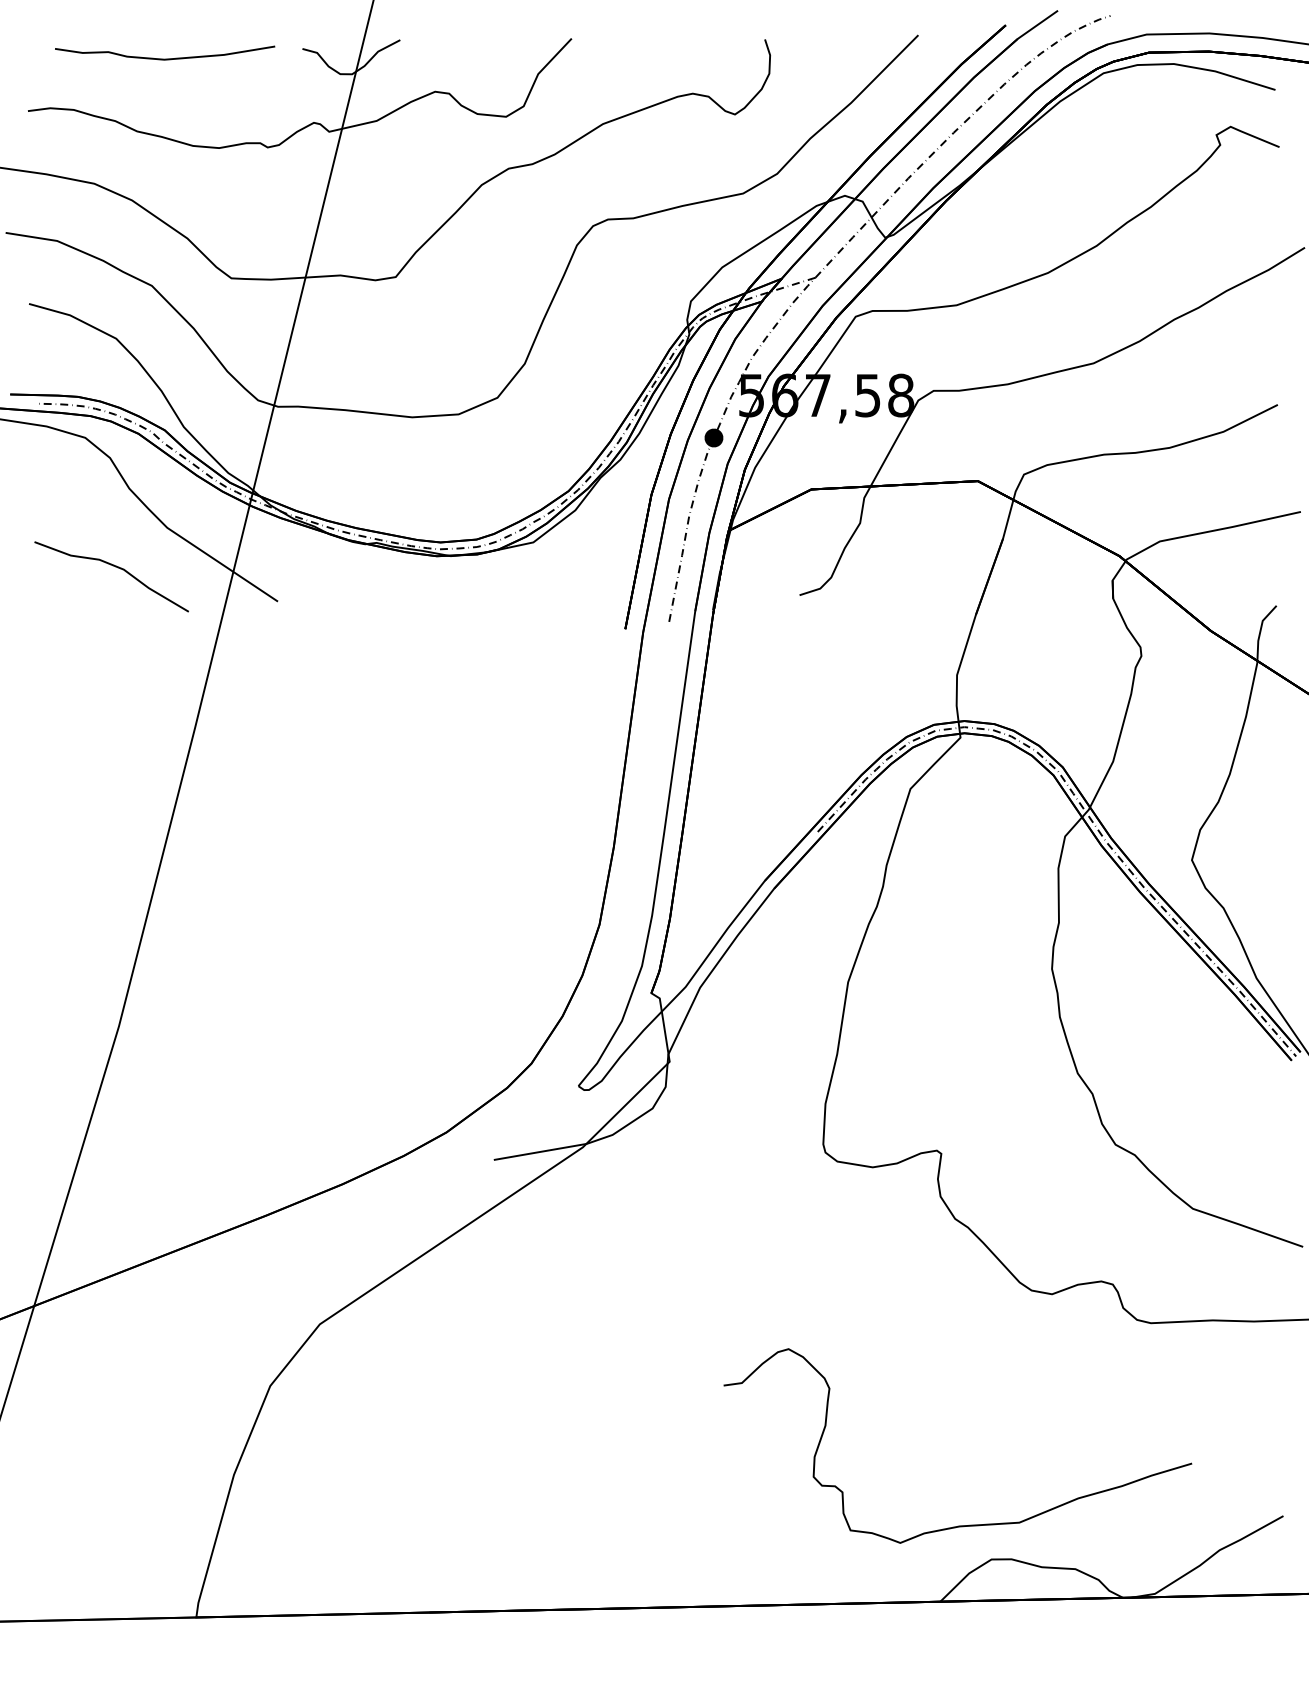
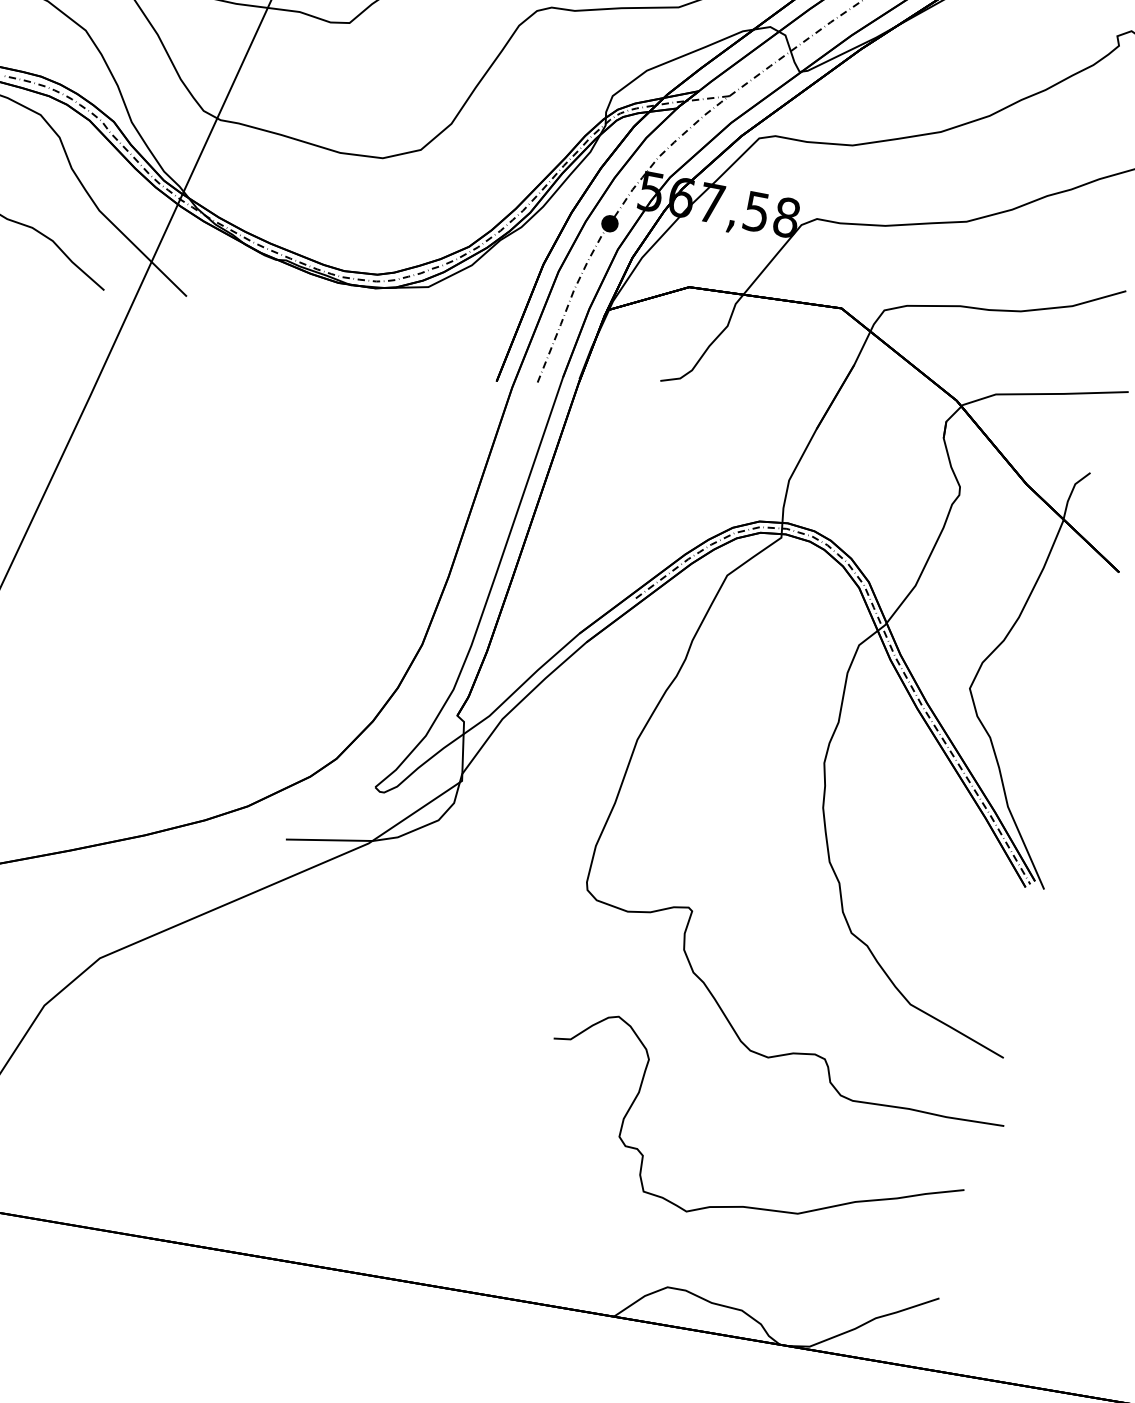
curve: (969, 1524) -> (752, 1206), moved

